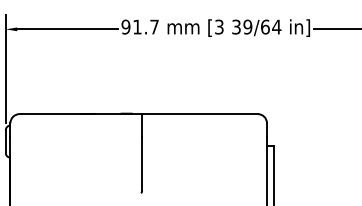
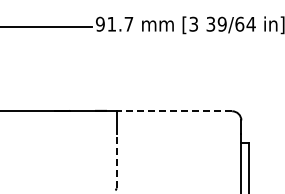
line: (199, 114) -> (173, 111), solid -> dashed
line: (142, 163) -> (116, 160), solid -> dashed

